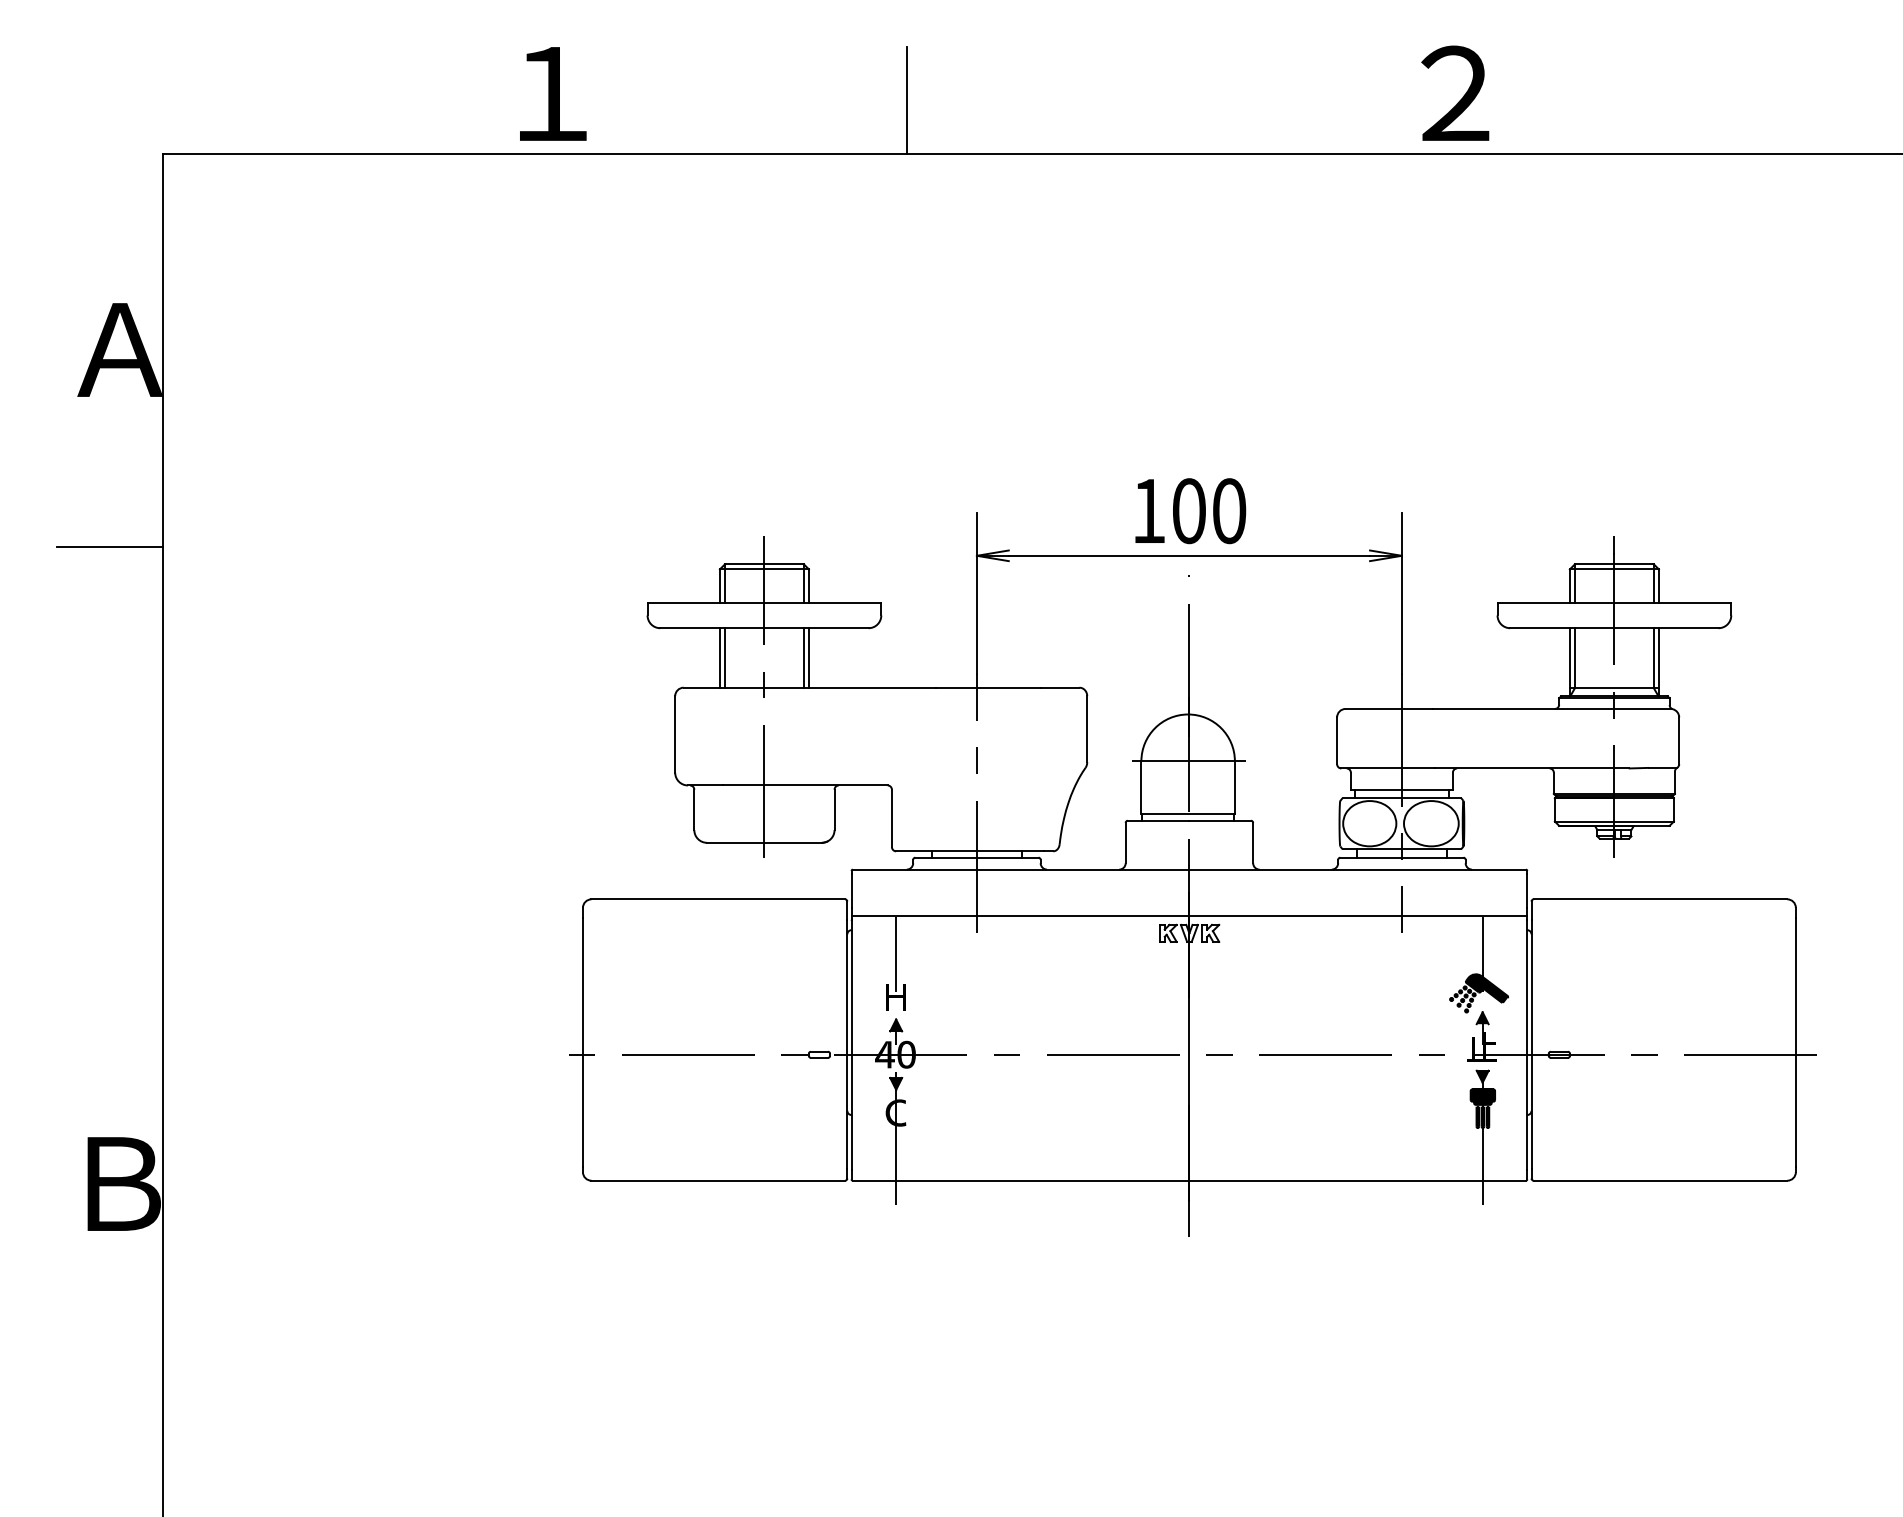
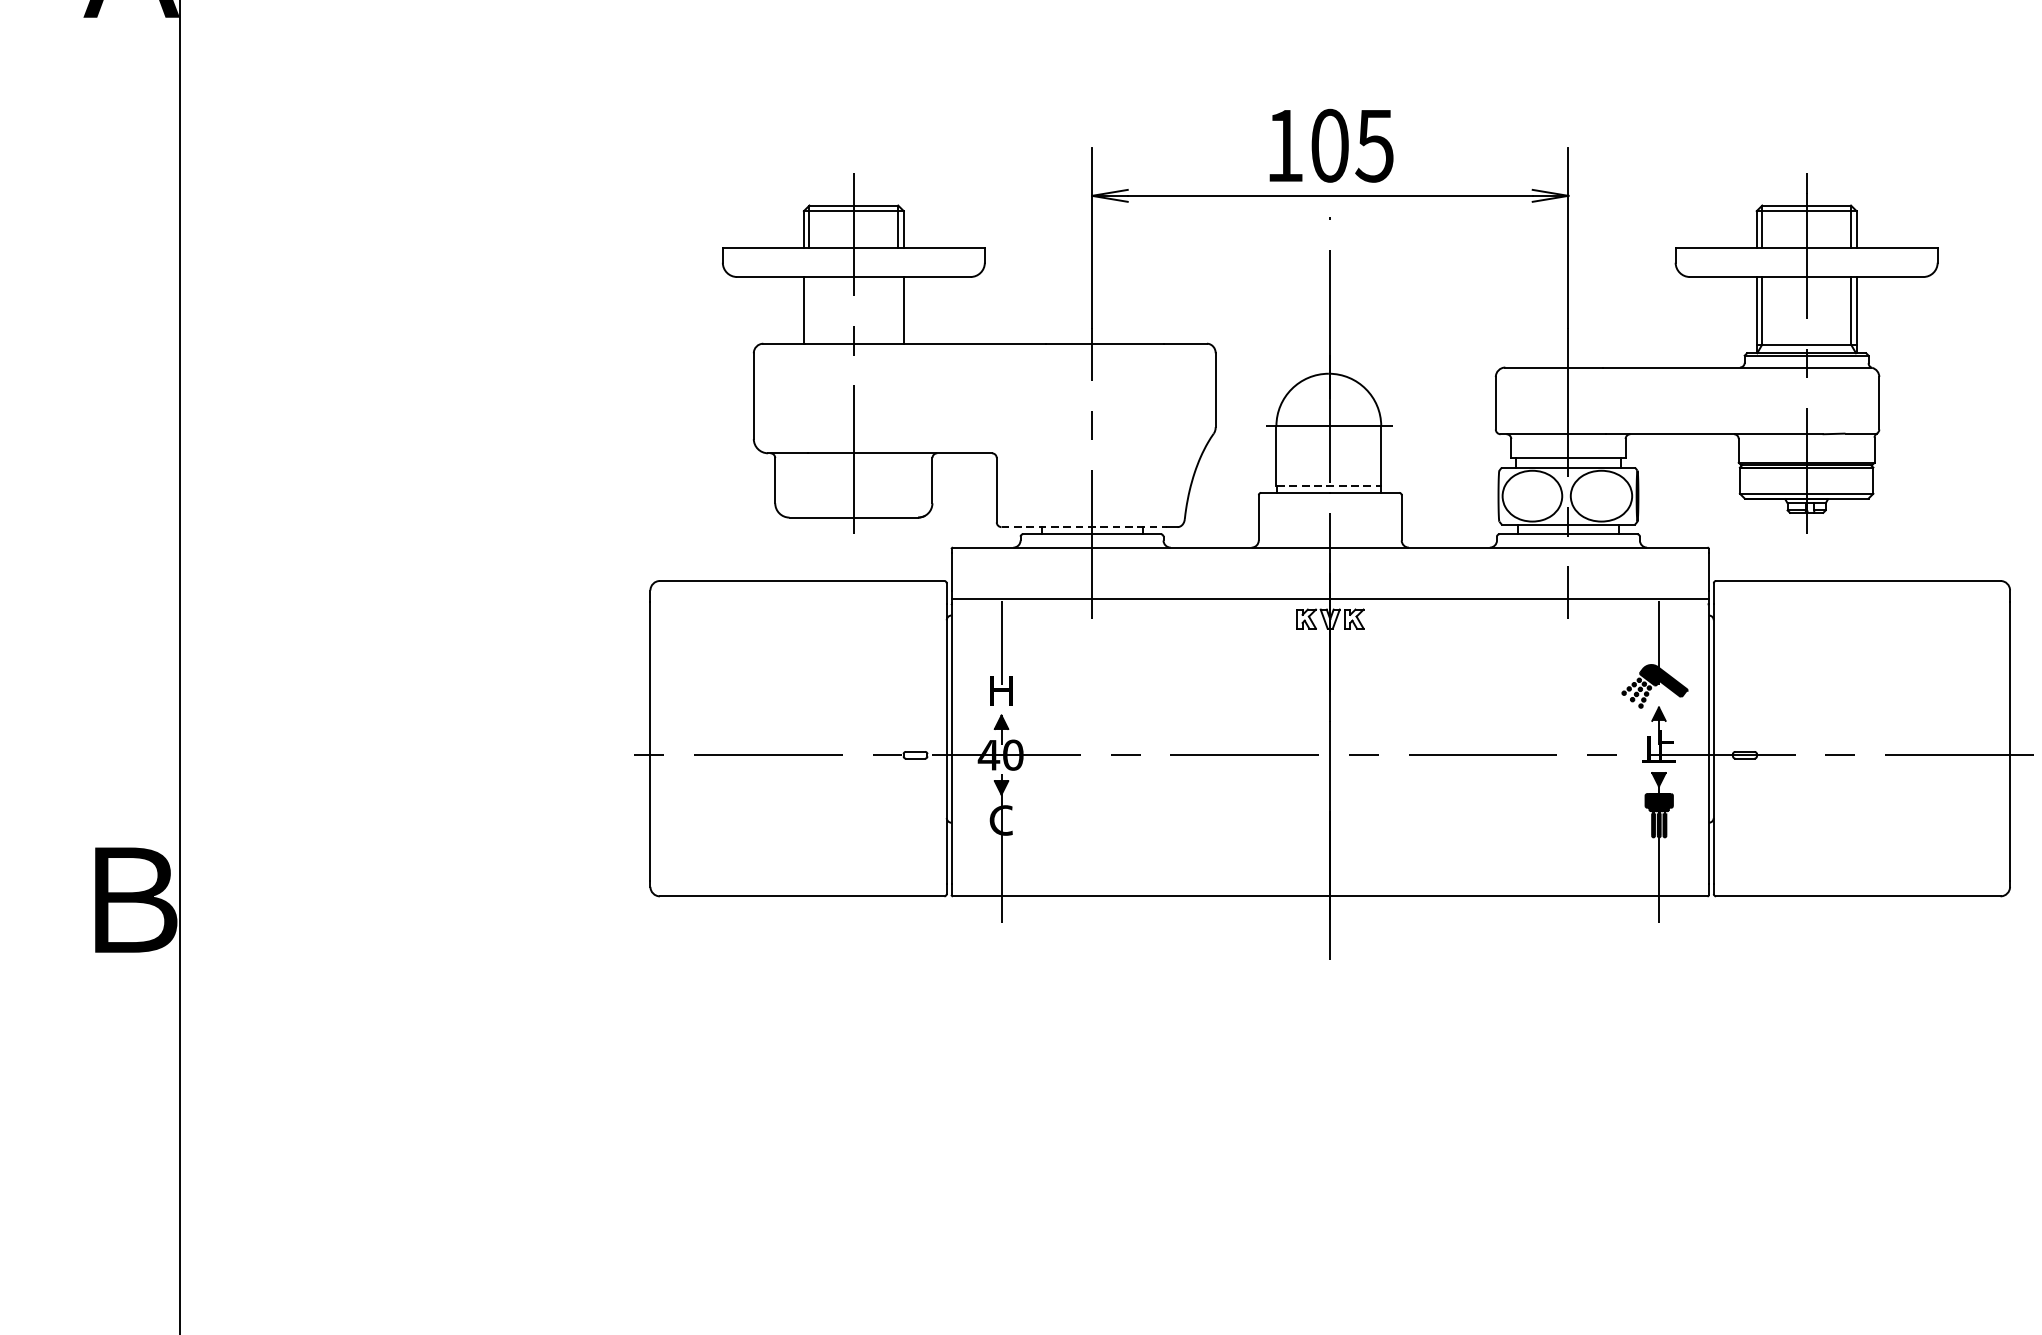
text: (1228, 511) -> (1374, 146), 100 -> 105
line: (110, 546) -> (120, 185), removed
line: (724, 657) -> (809, 309), removed
line: (804, 657) -> (898, 309), removed
line: (1188, 814) -> (1329, 485), solid -> dashed
line: (970, 851) -> (1084, 527), solid -> dashed

